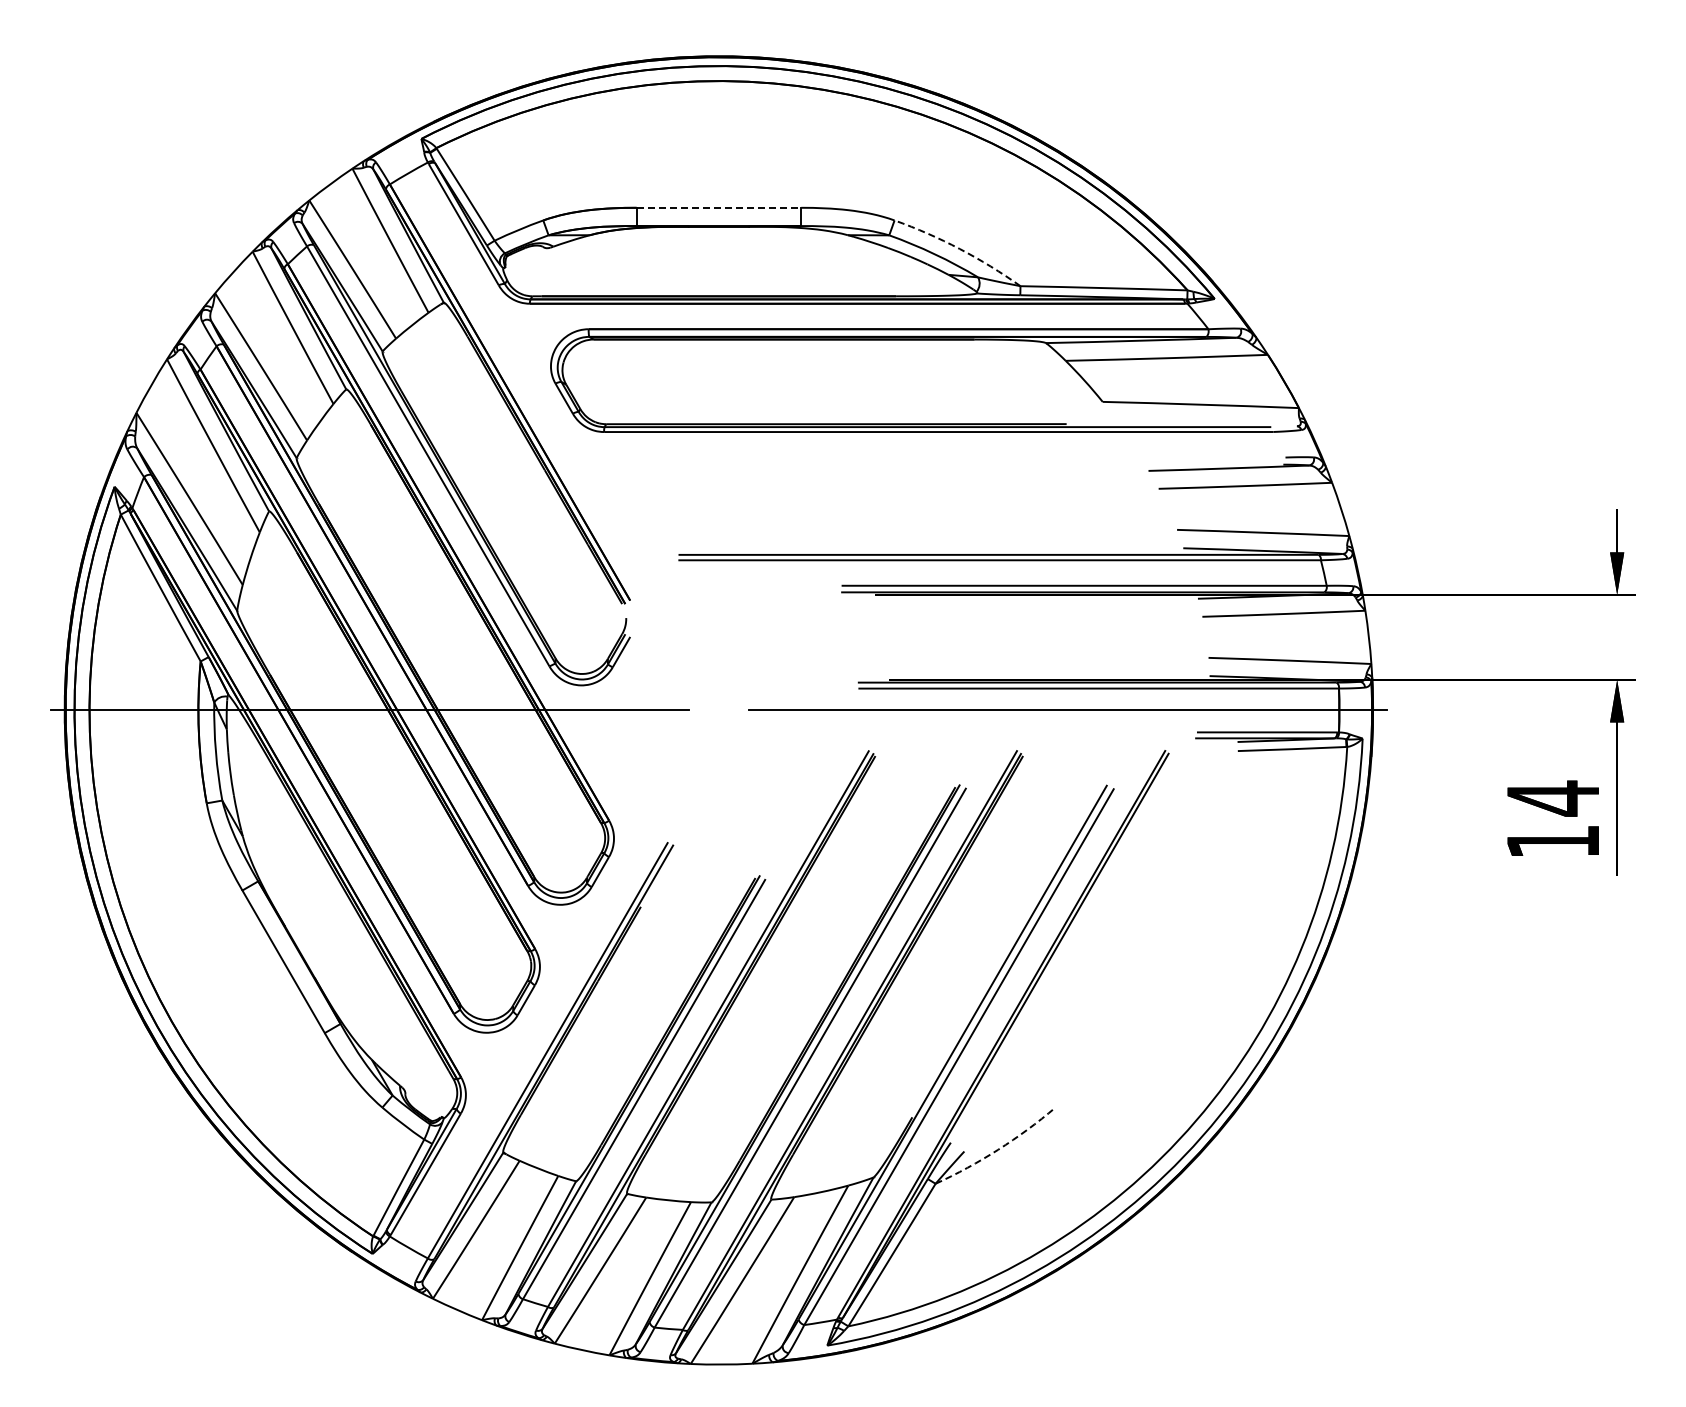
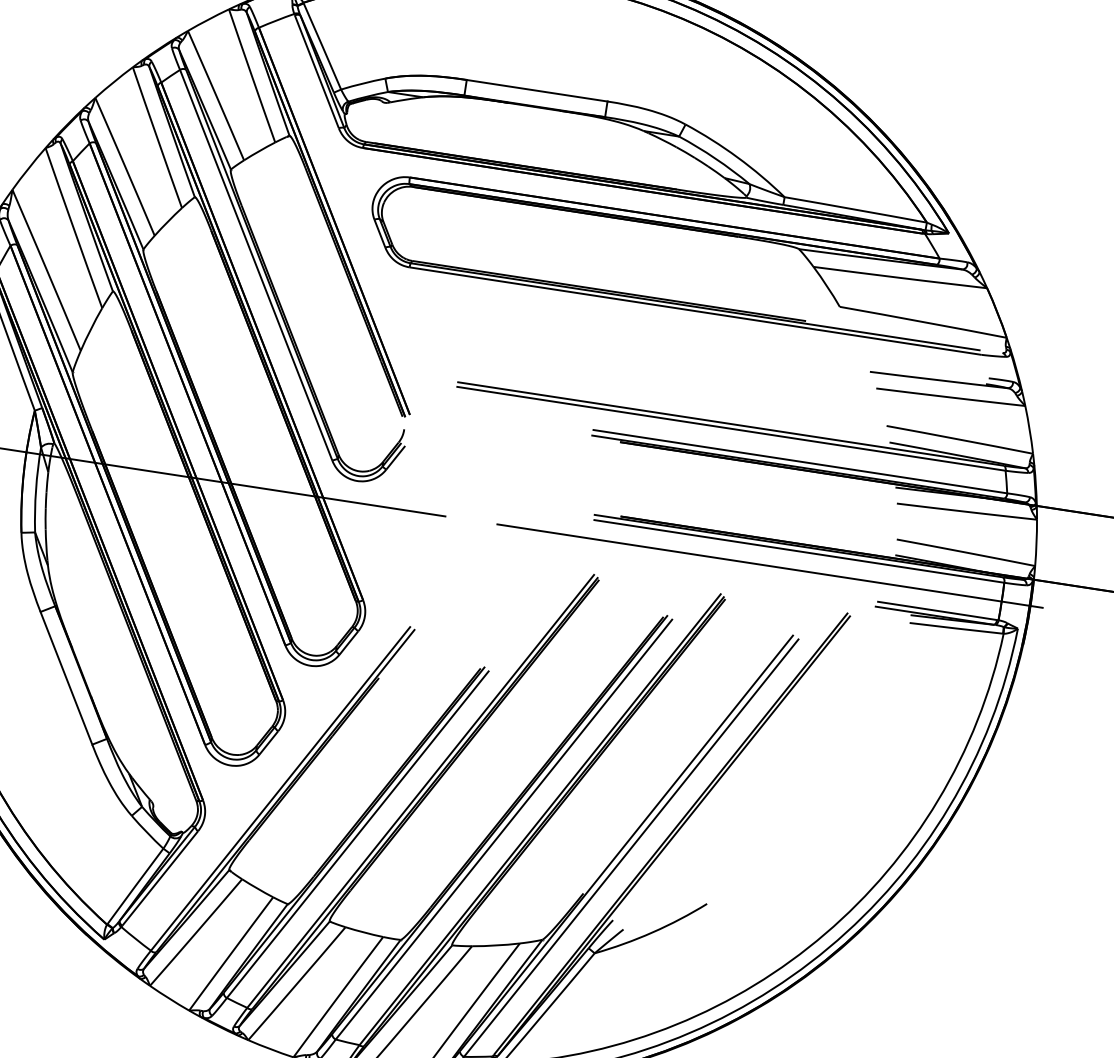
line: (719, 207) -> (537, 90), dashed -> solid
arc: (959, 249) -> (737, 157), dashed -> solid
arc: (998, 1149) -> (652, 932), dashed -> solid

